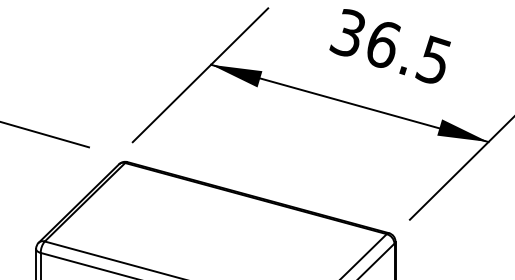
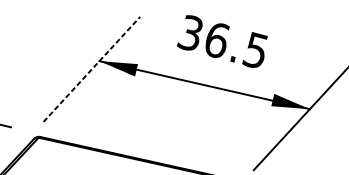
text: (389, 46) -> (221, 41), moved
line: (200, 74) -> (91, 68), solid -> dashed

